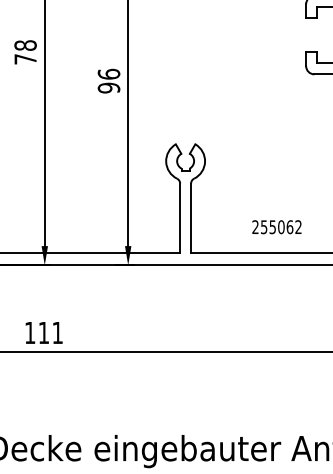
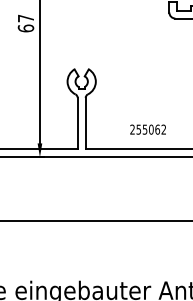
text: (108, 80) -> (25, 22), 96 -> 67

